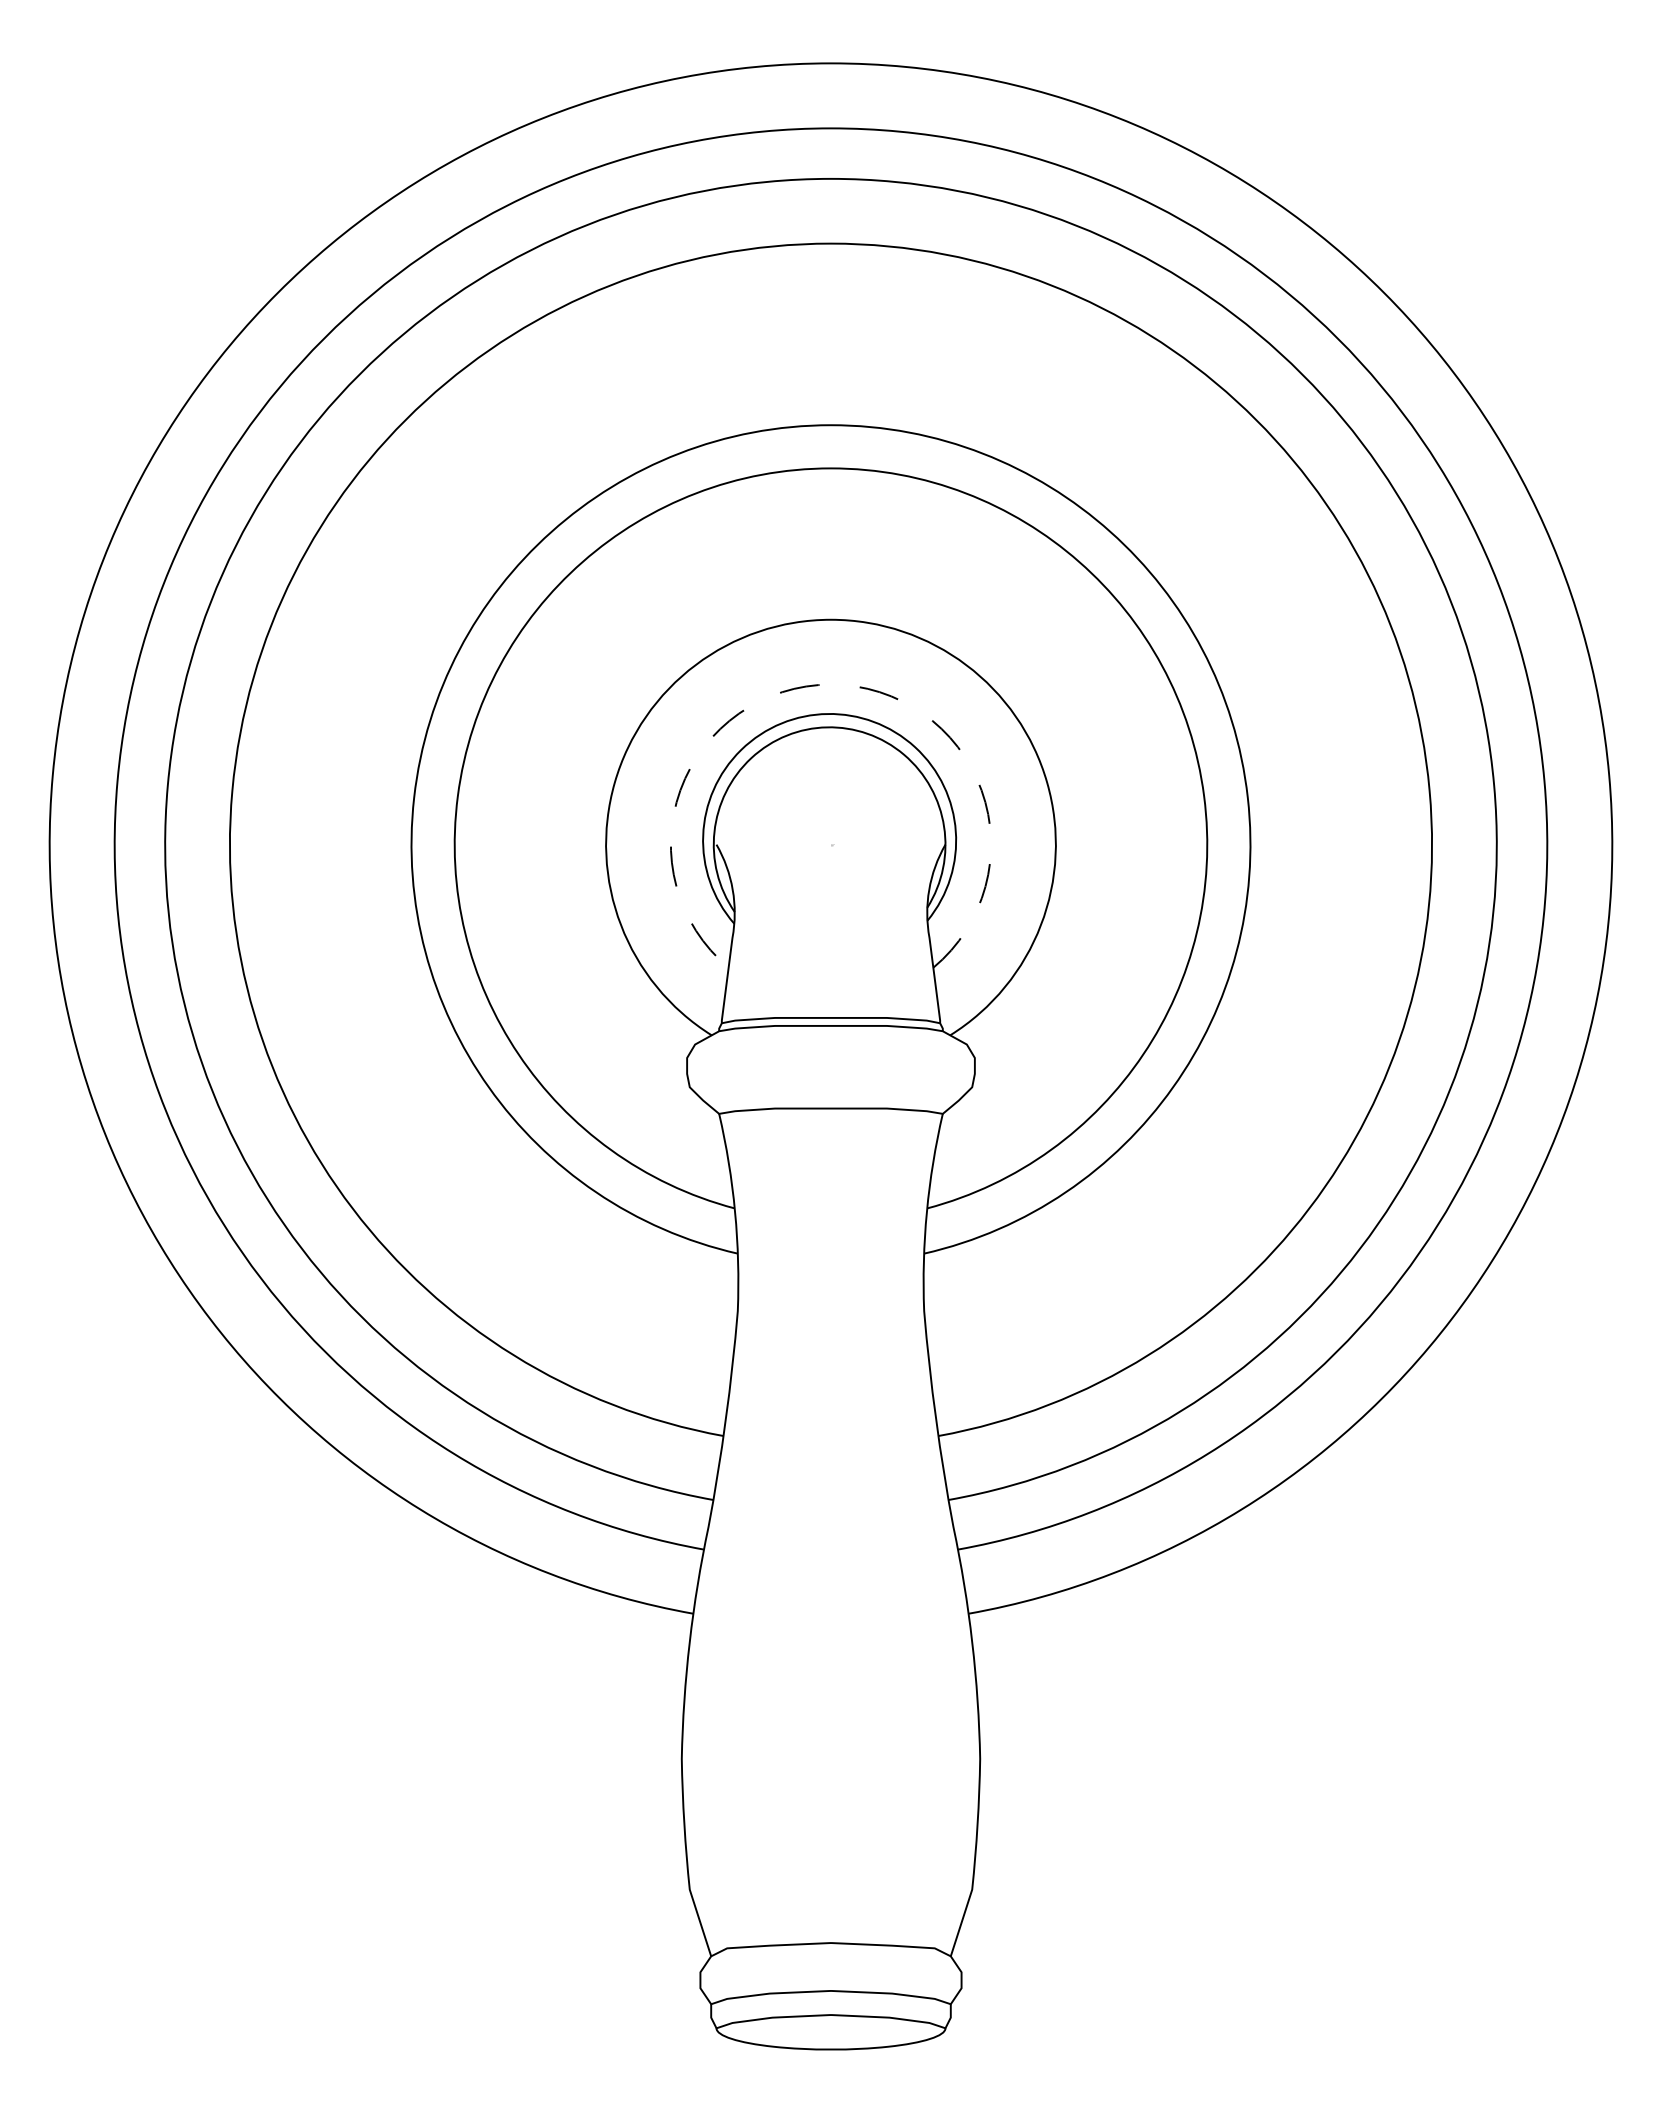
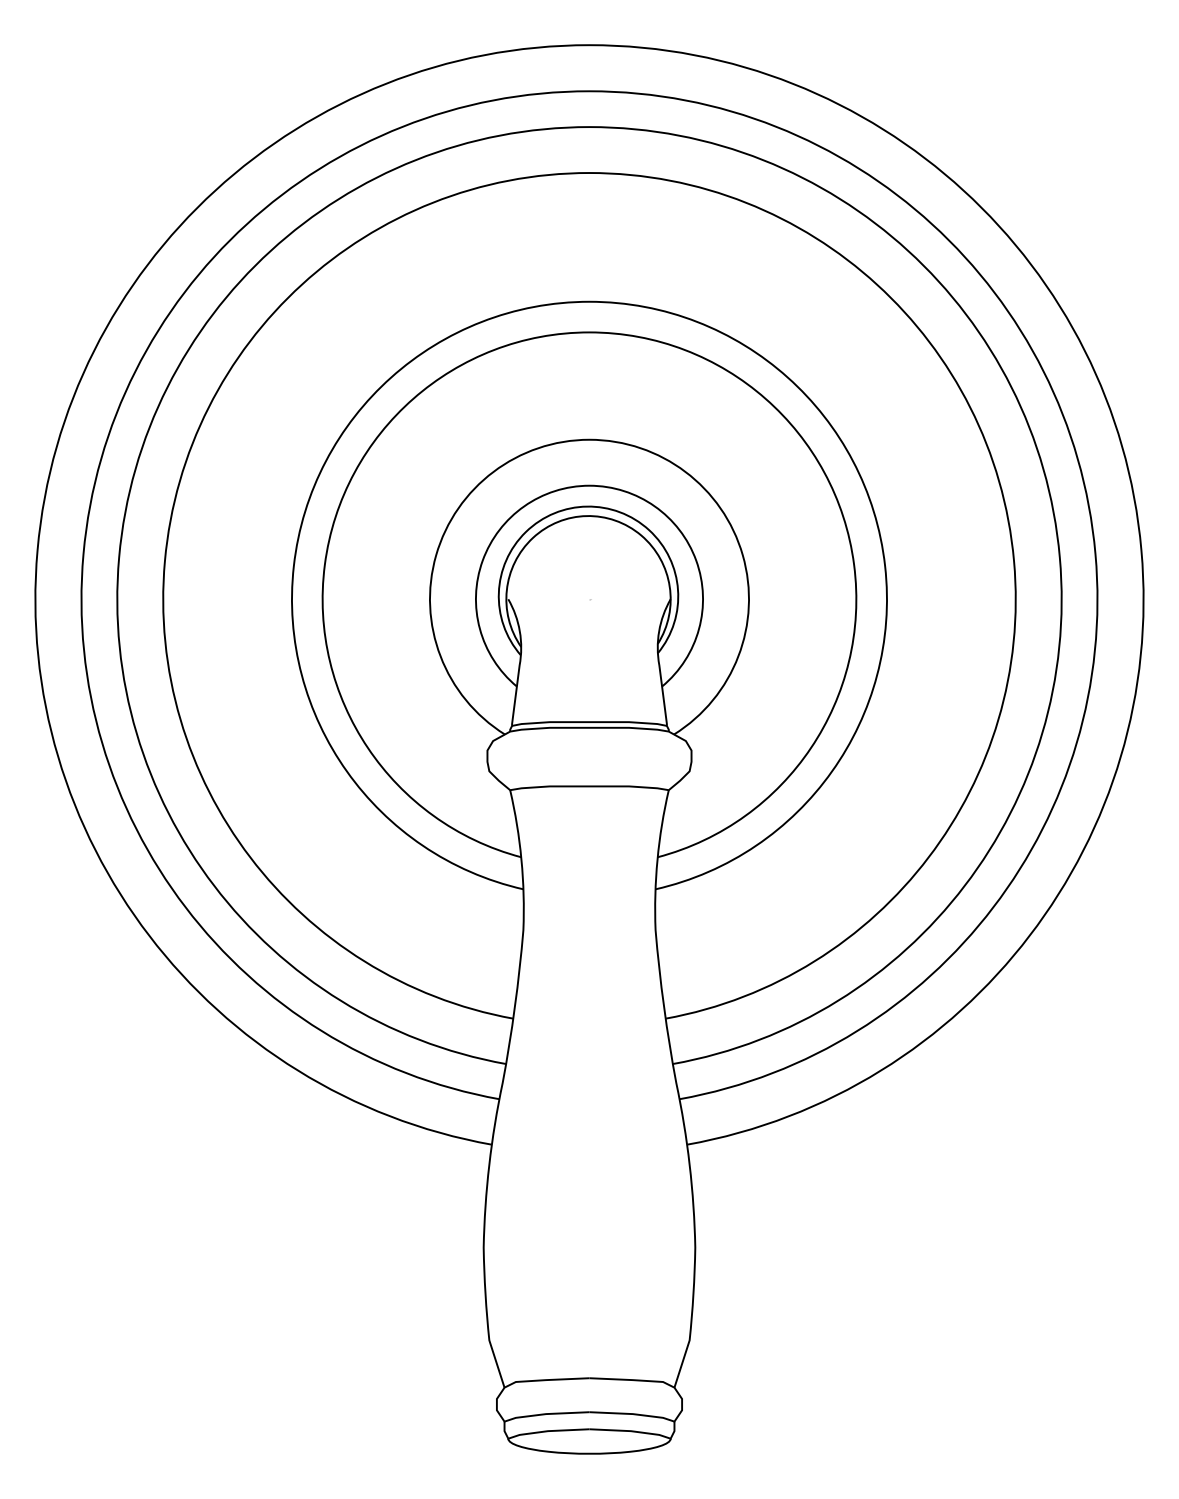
arc: (830, 684) -> (589, 485), dashed -> solid

